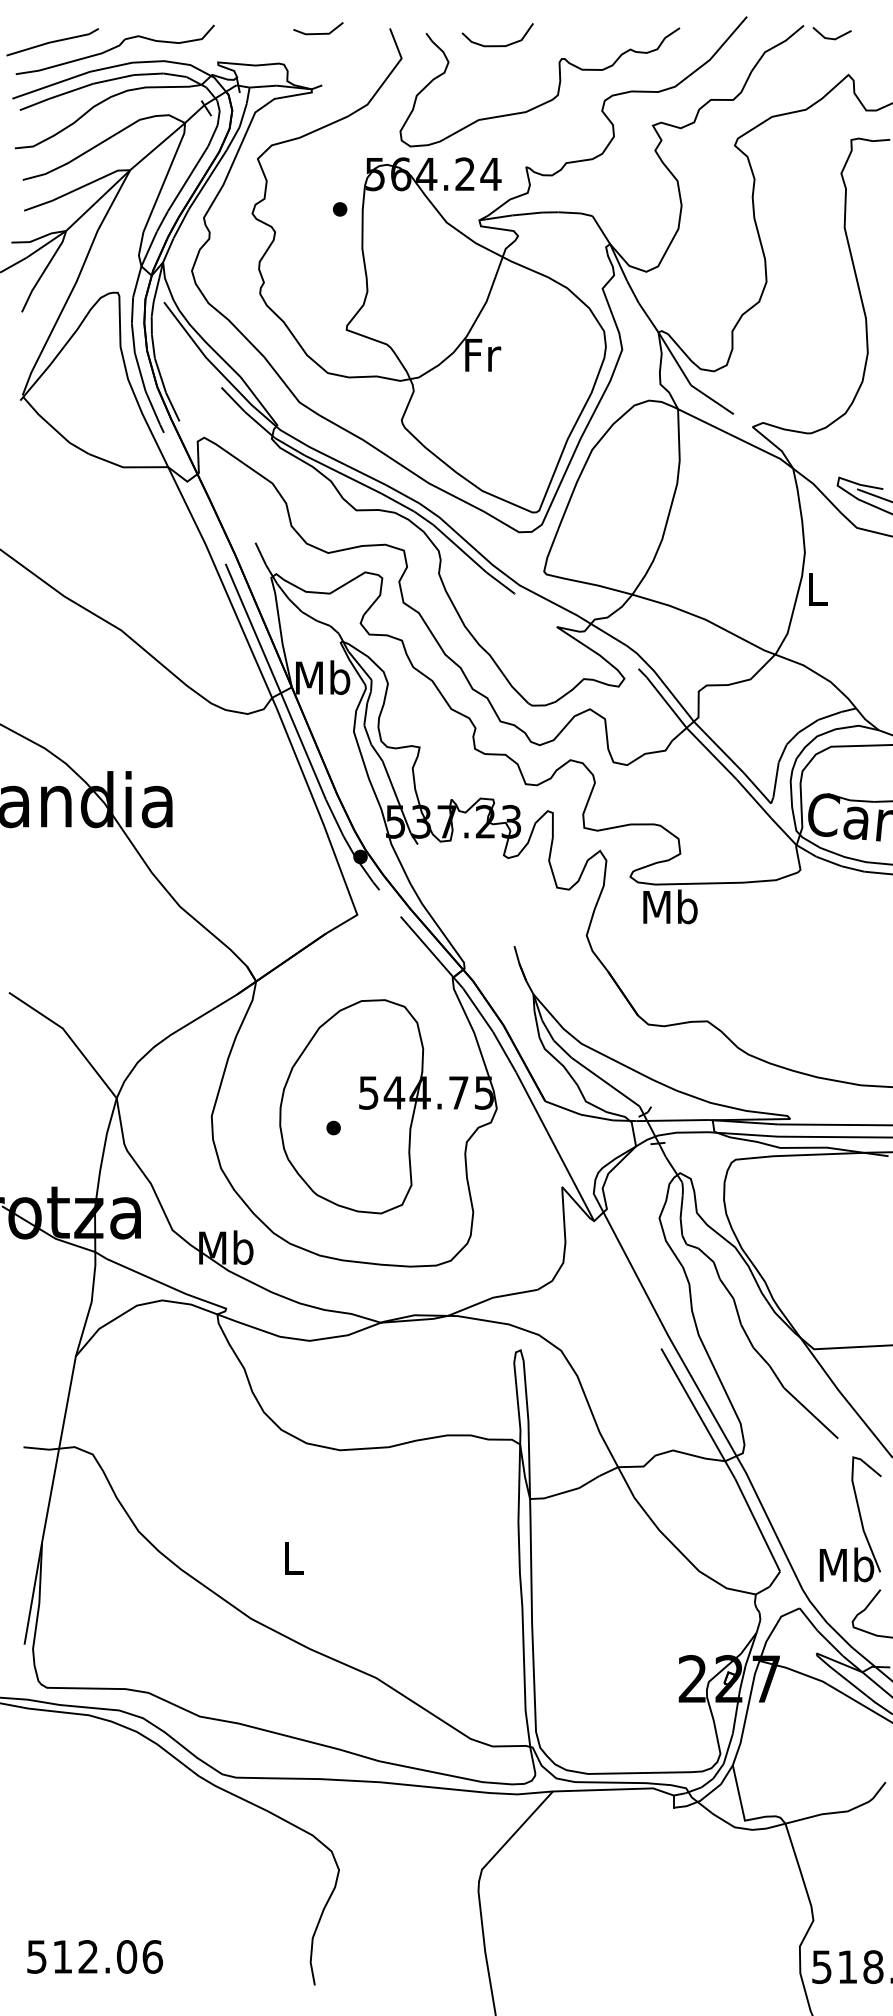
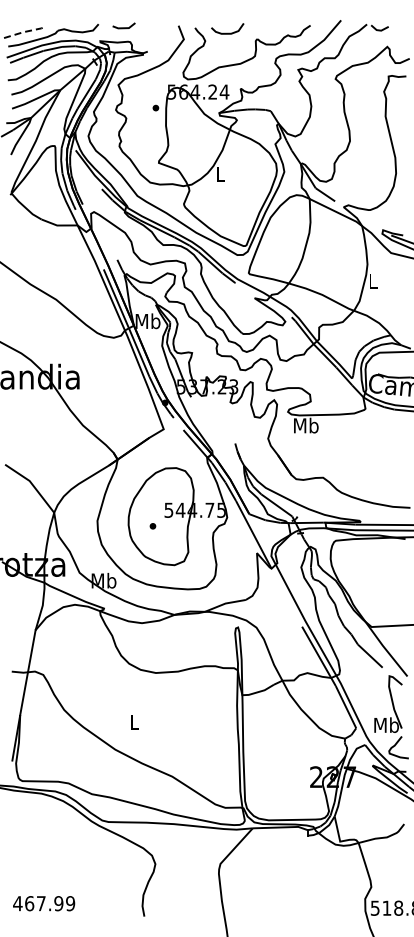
line: (317, 32) -> (123, 27), moved
line: (53, 41) -> (25, 31), solid -> dashed
text: (481, 355) -> (220, 174), Fr -> L
text: (95, 1956) -> (44, 903), 512.06 -> 467.99

